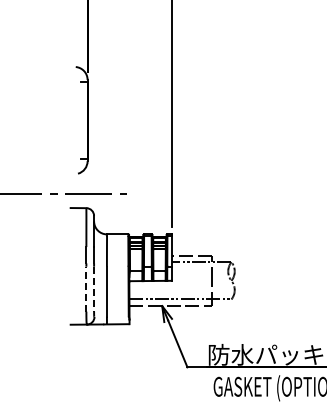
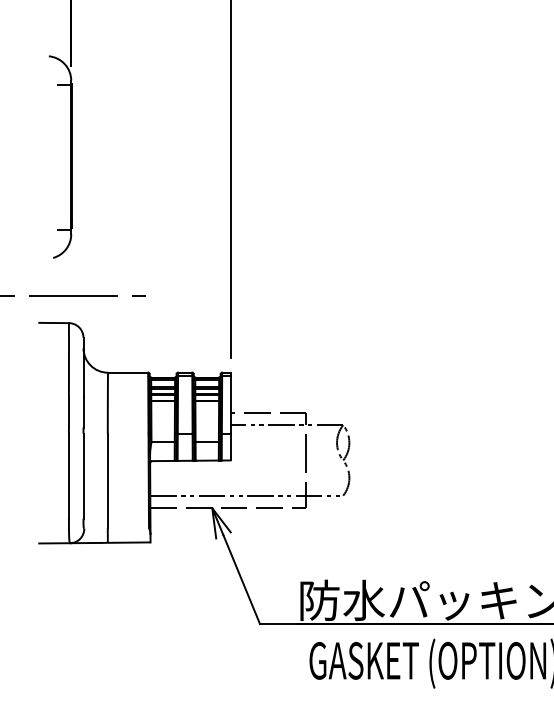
line: (86, 288) -> (69, 474), dashed -> solid
line: (94, 289) -> (84, 476), dashed -> solid

